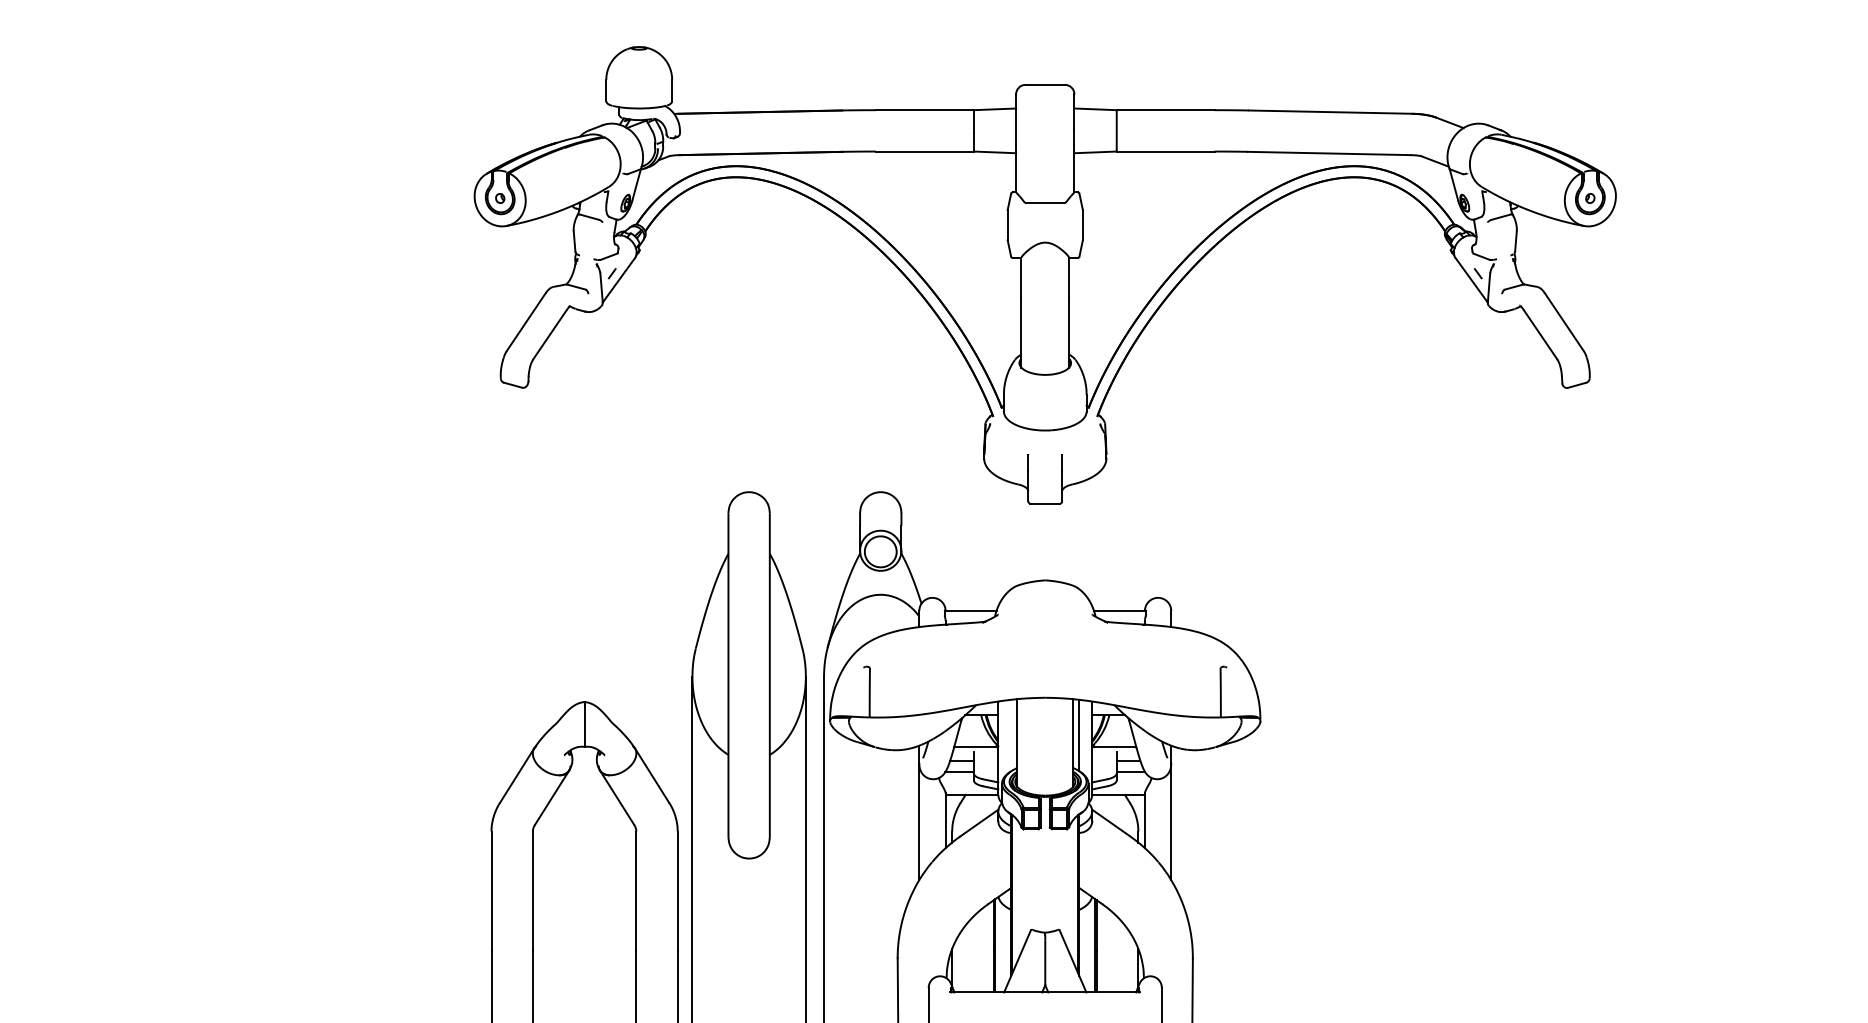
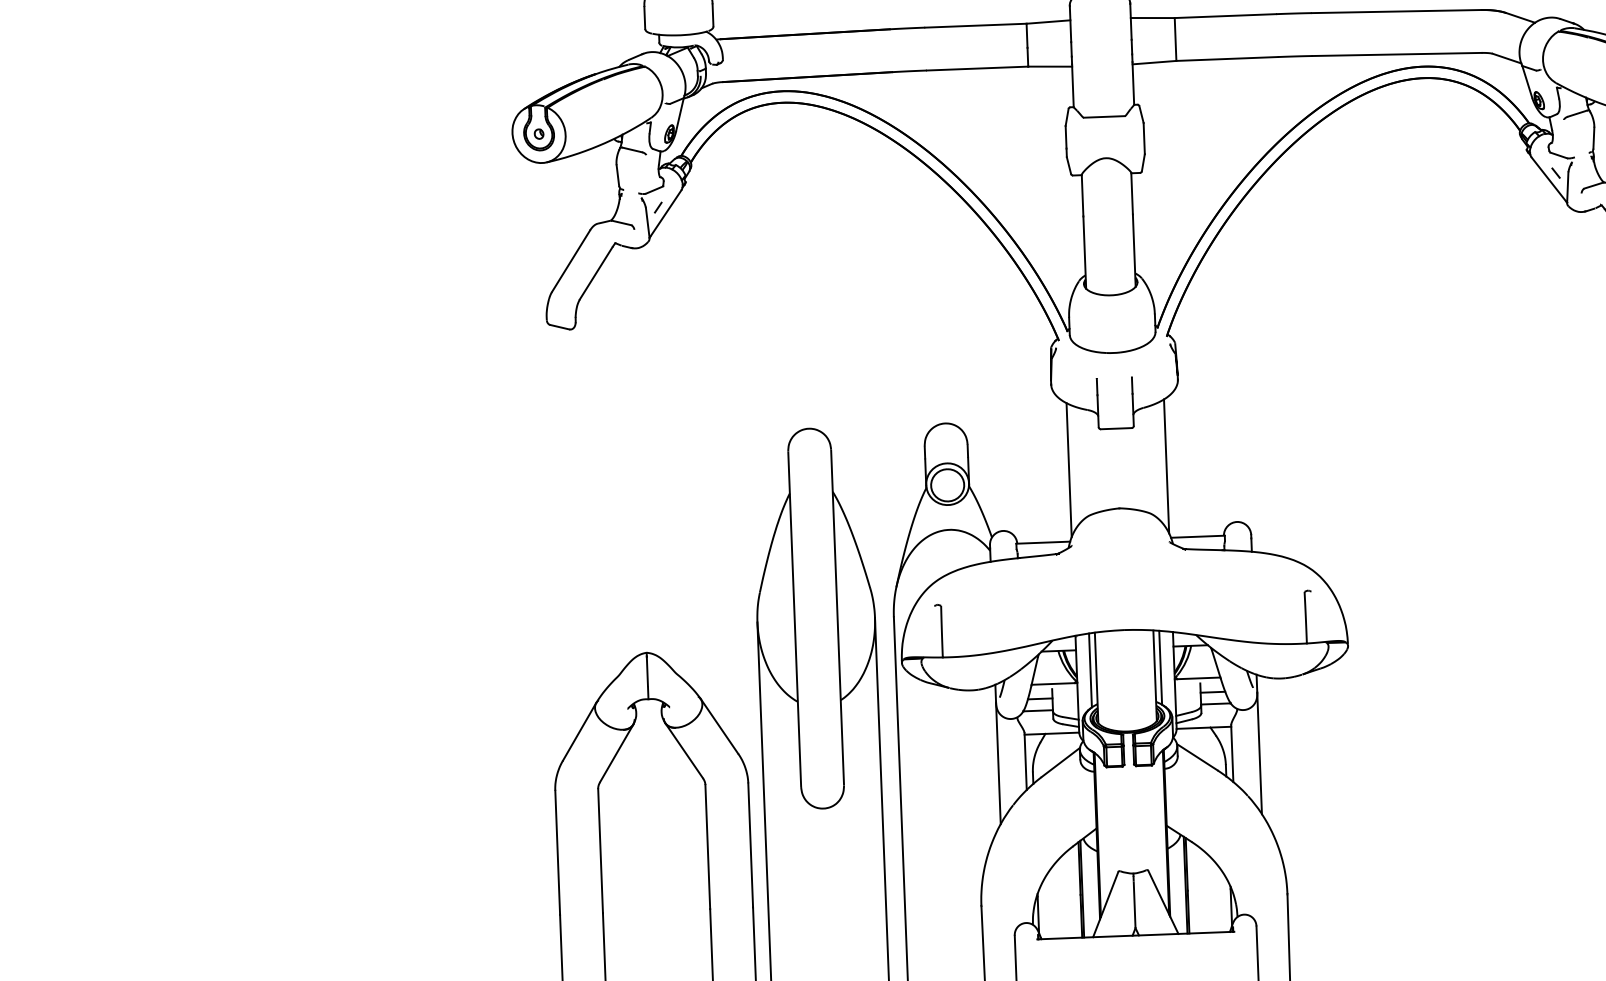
line: (998, 541) -> (1069, 469), added
line: (1092, 541) -> (1166, 466), added
line: (1011, 735) -> (1090, 670), added

